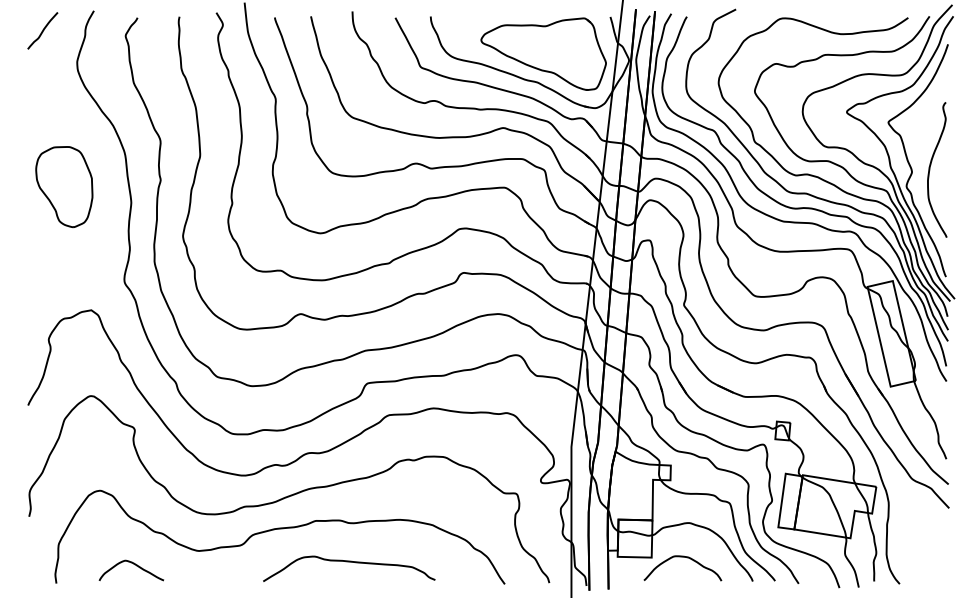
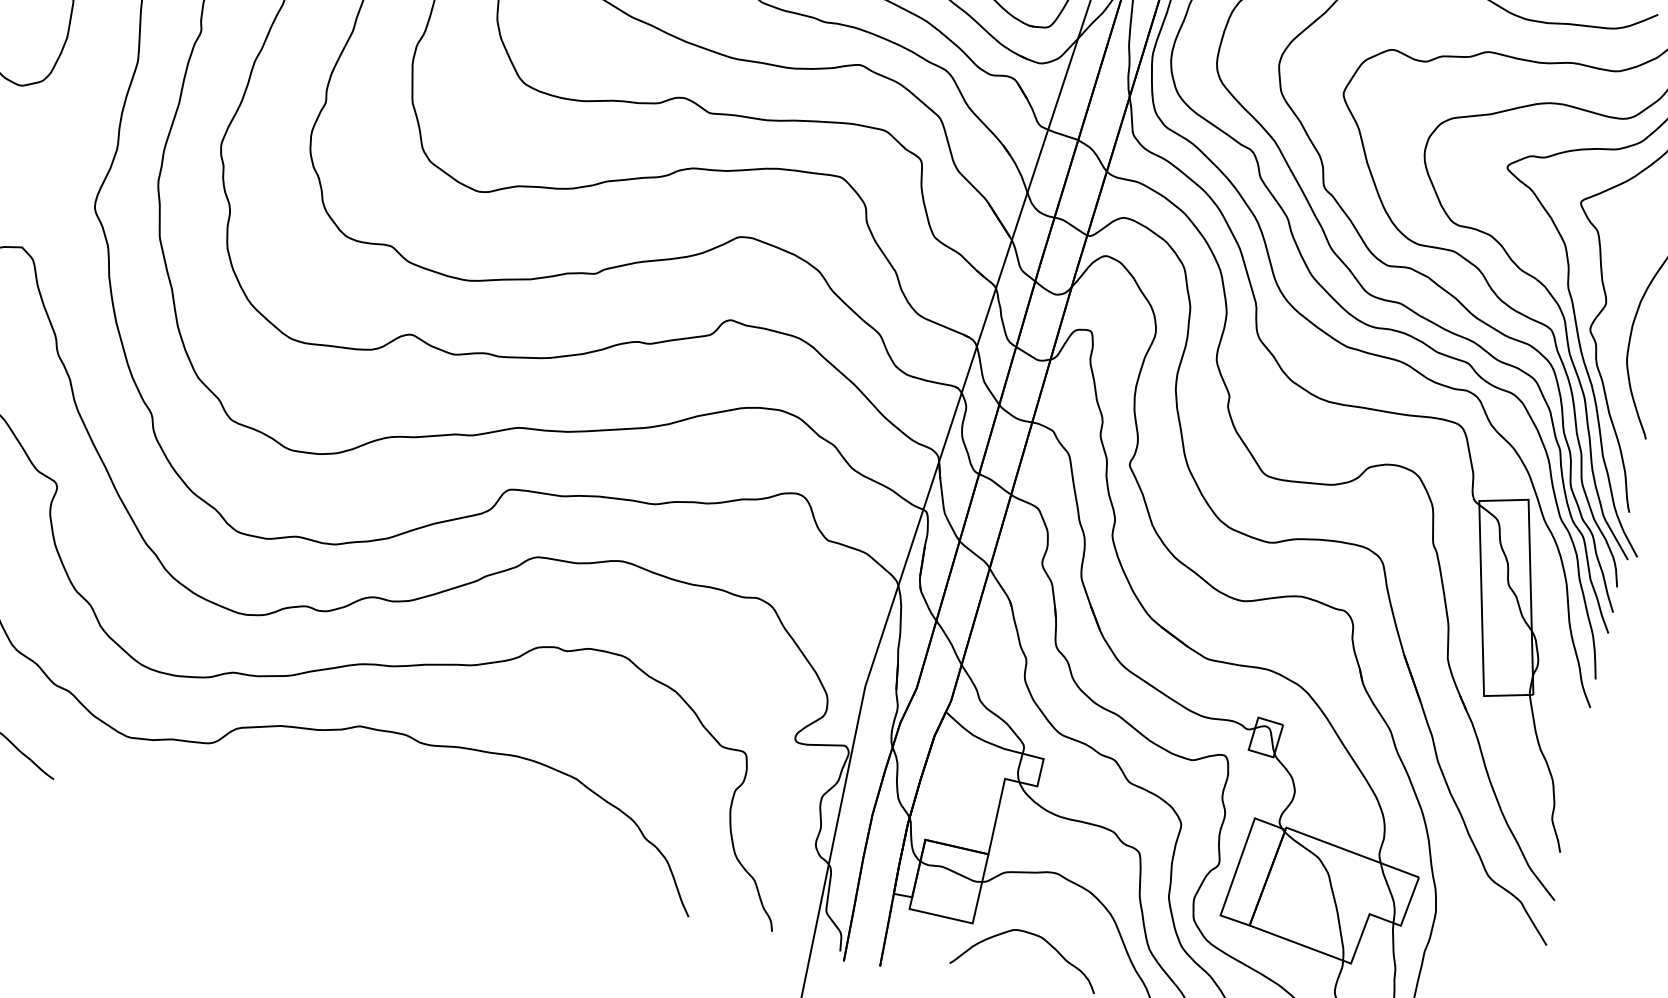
curve: (349, 562) -> (407, 816), removed

